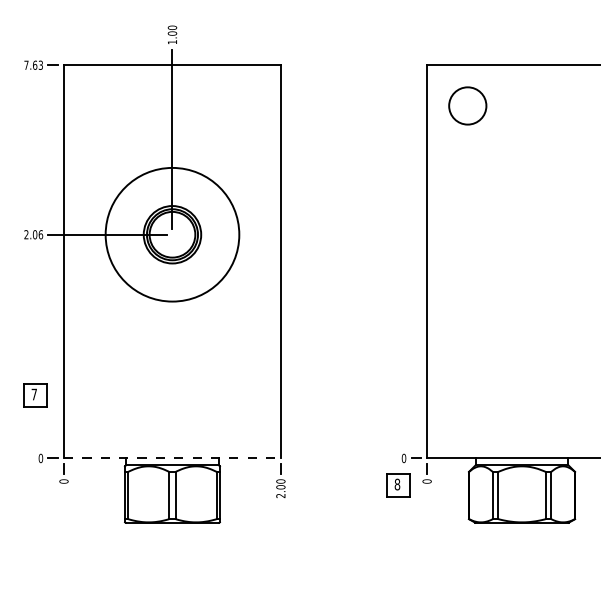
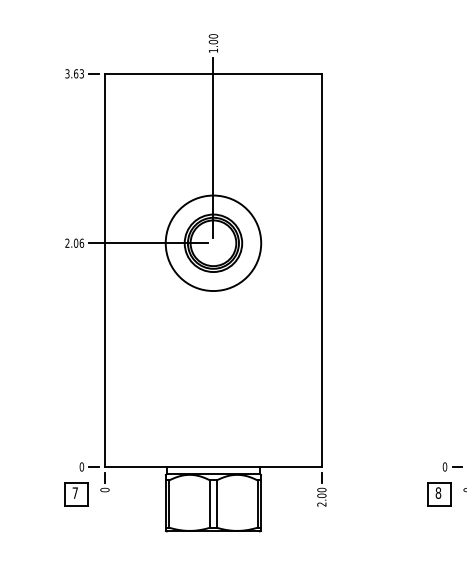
text: (26, 64) -> (67, 73), 7.63 -> 3.63
circle: (172, 234) -> (213, 243), size x0.71
part: (35, 395) -> (76, 494), moved
line: (172, 458) -> (213, 467), dashed -> solid

